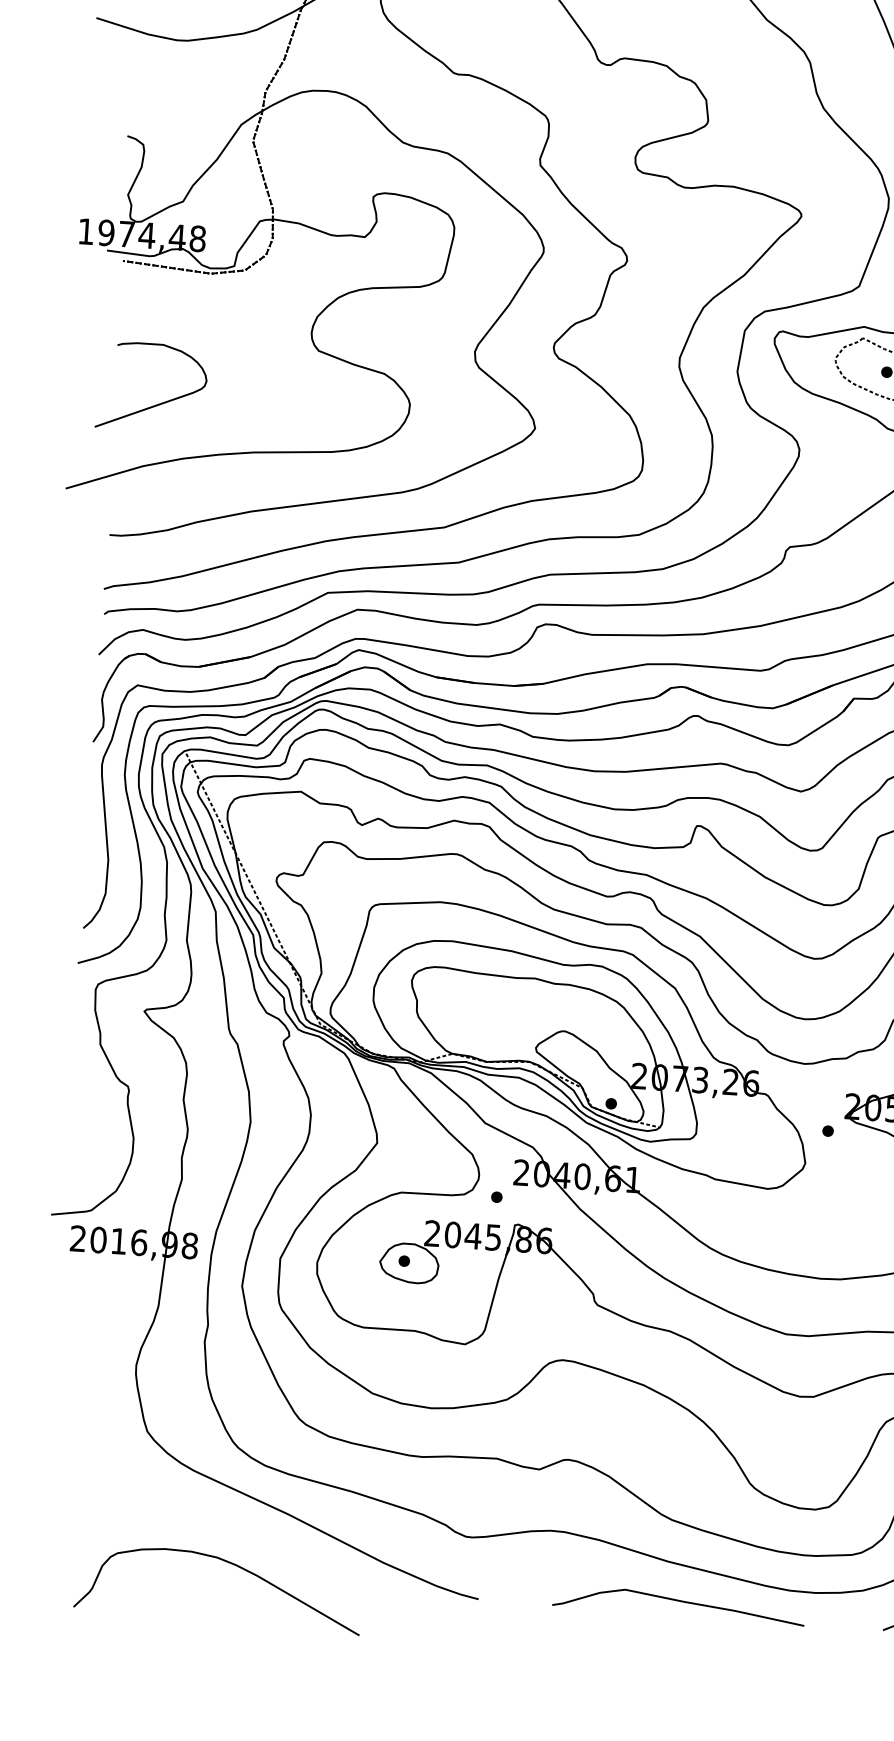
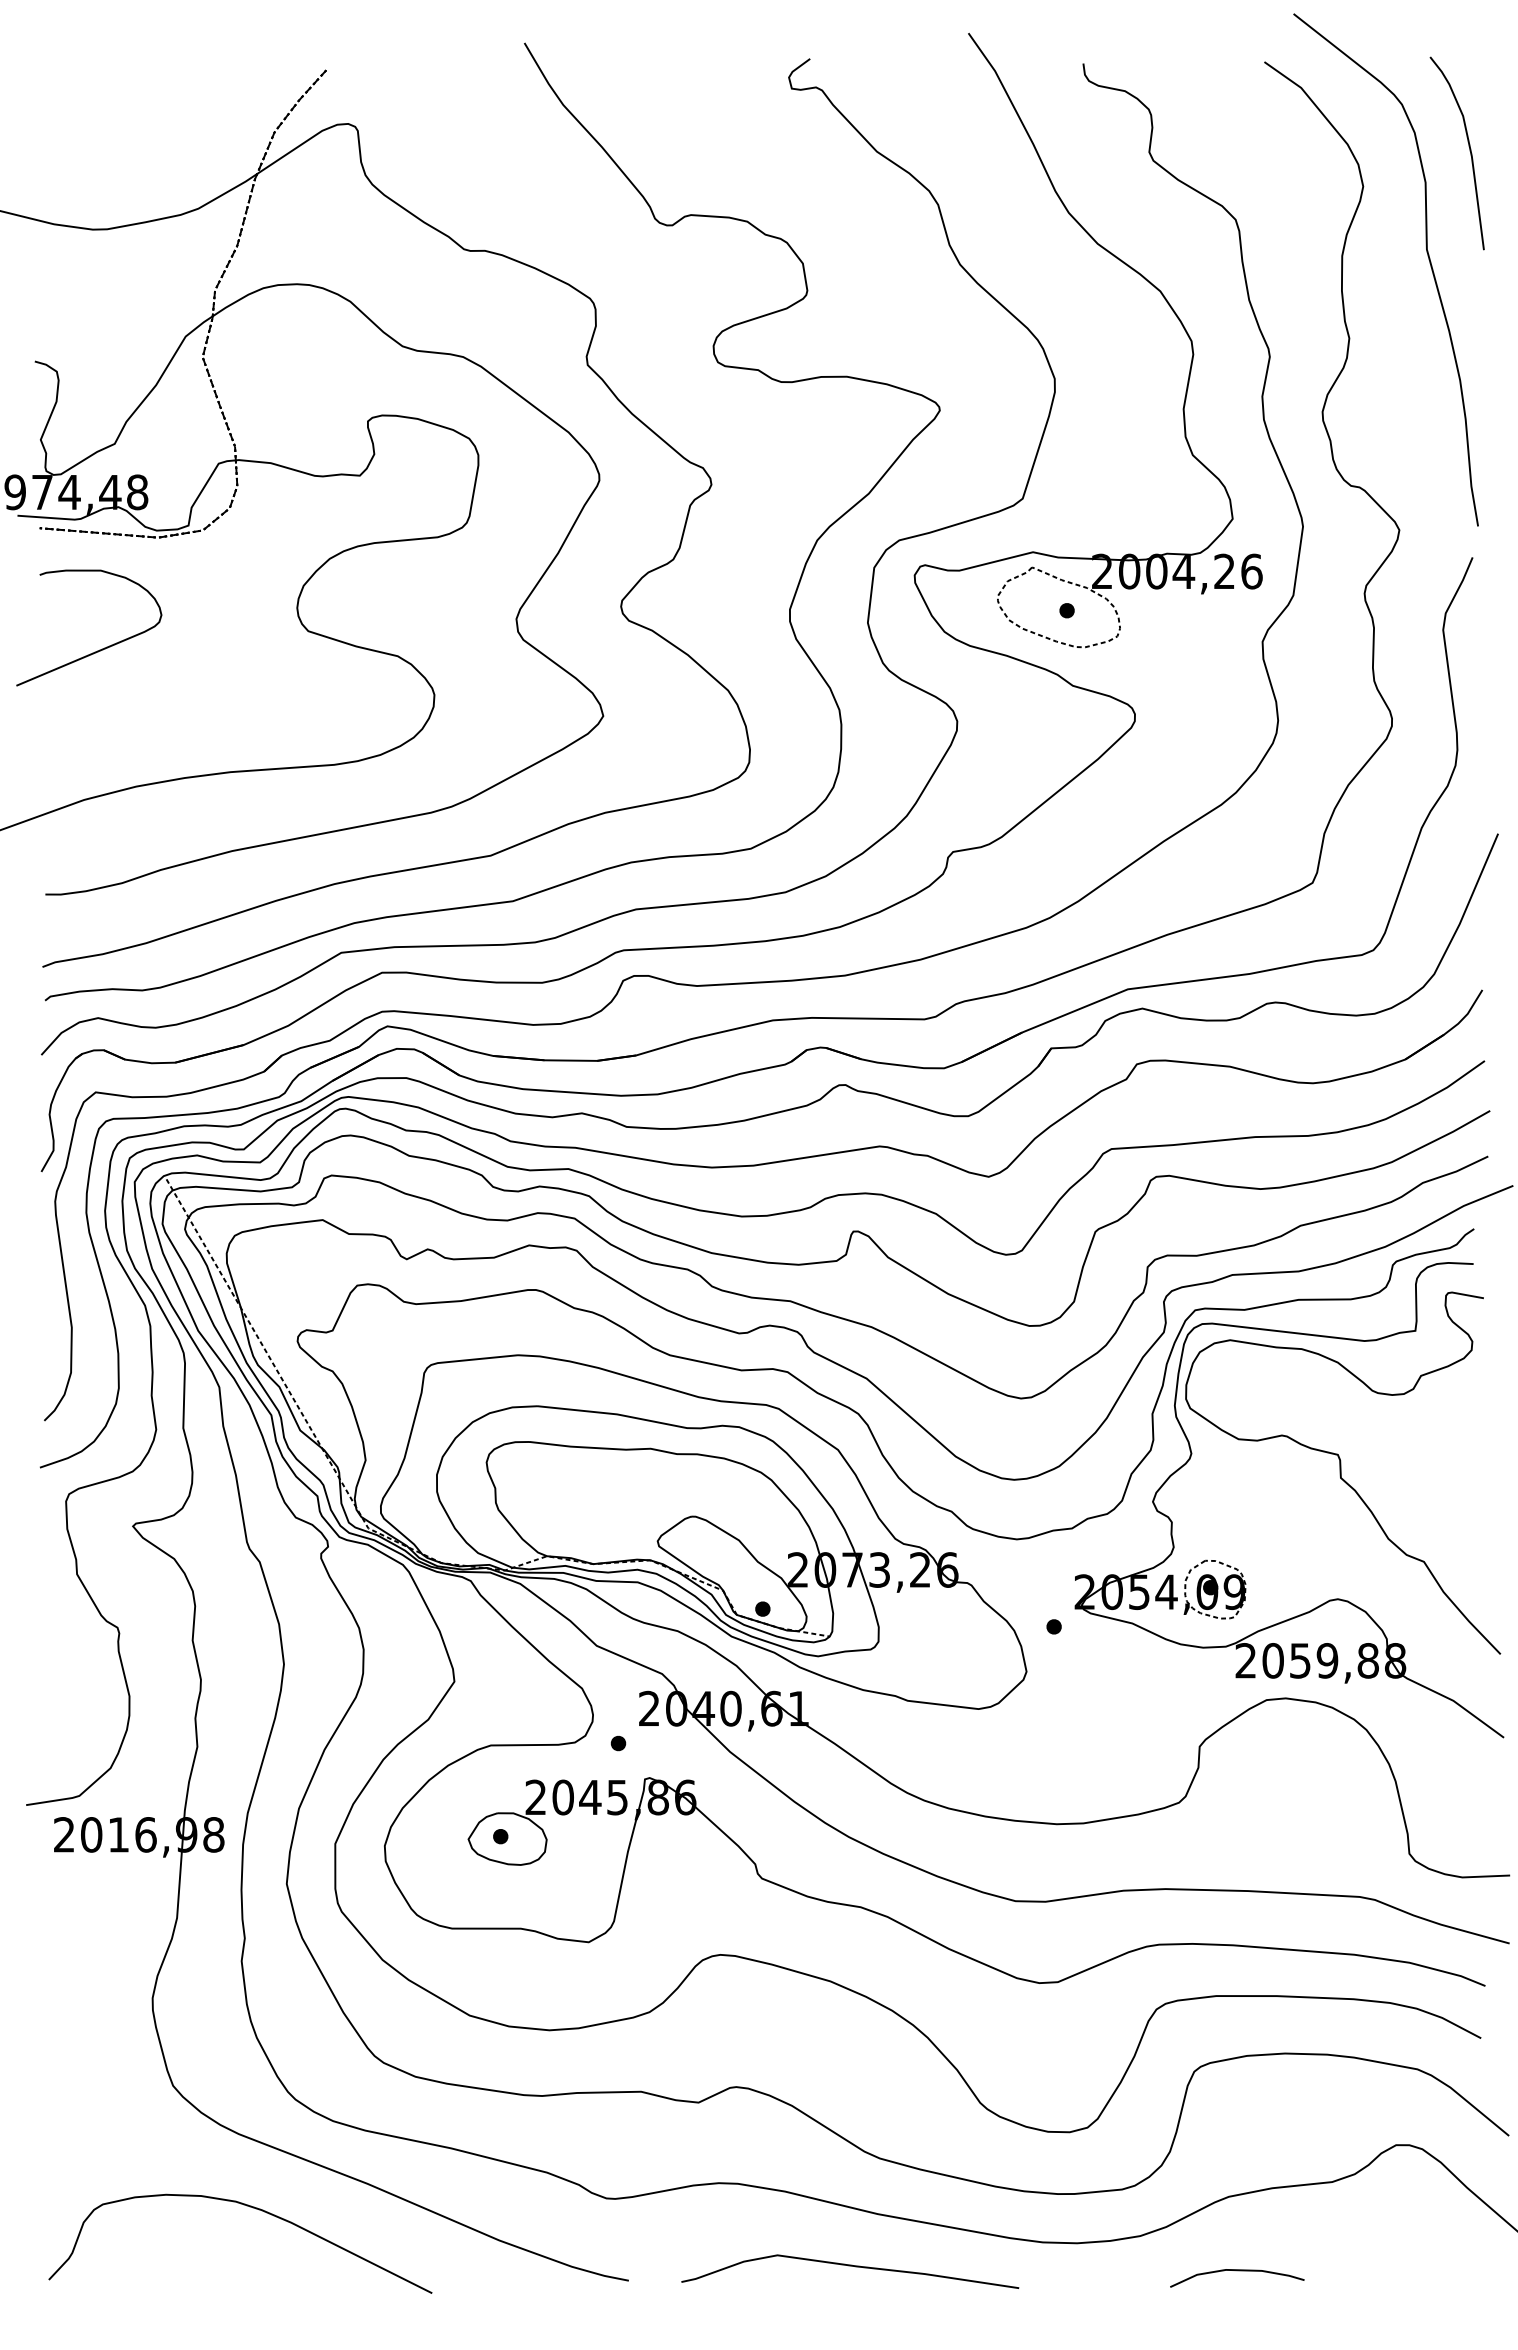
curve: (158, 403) -> (99, 649), moved
curve: (227, 1562) -> (249, 2207), moved
curve: (679, 1601) -> (850, 2266), moved

